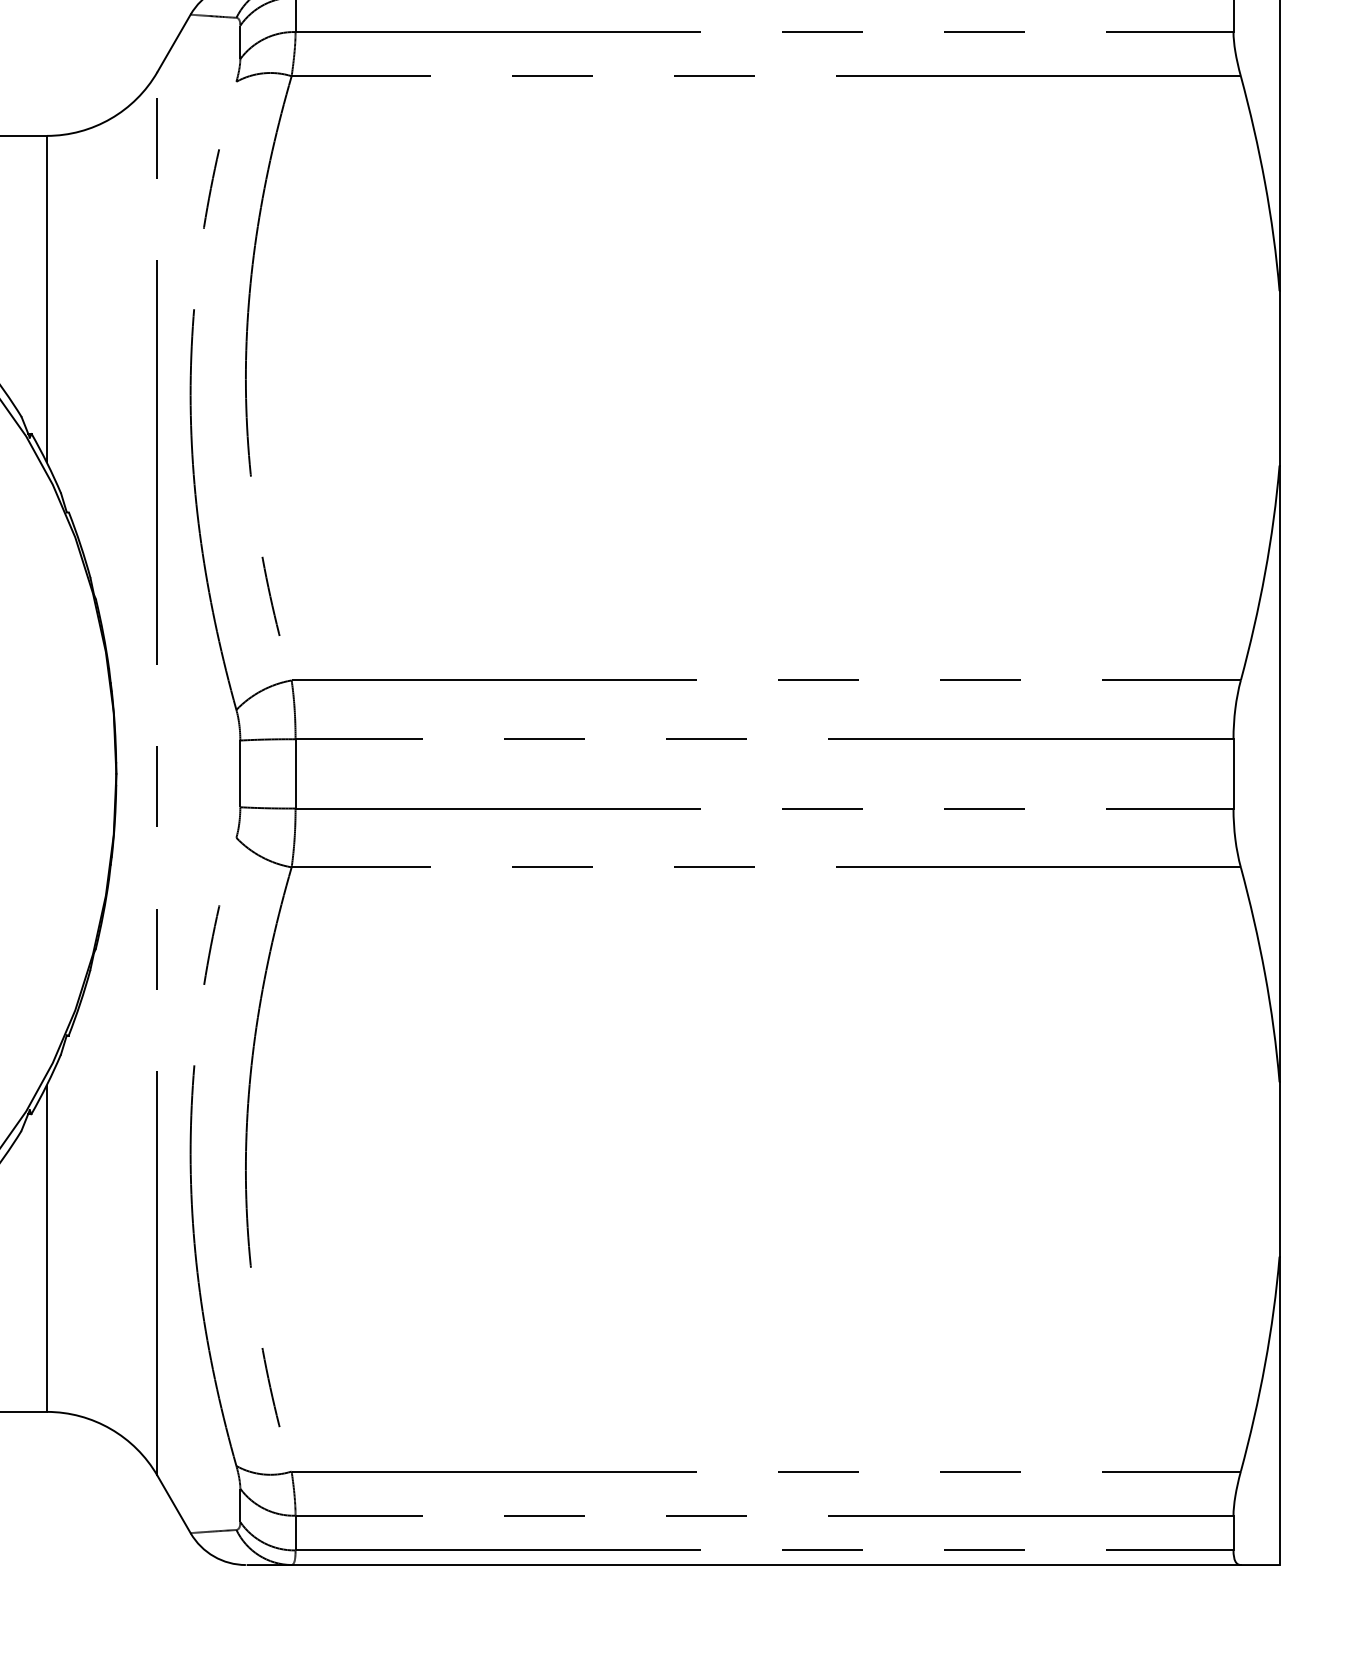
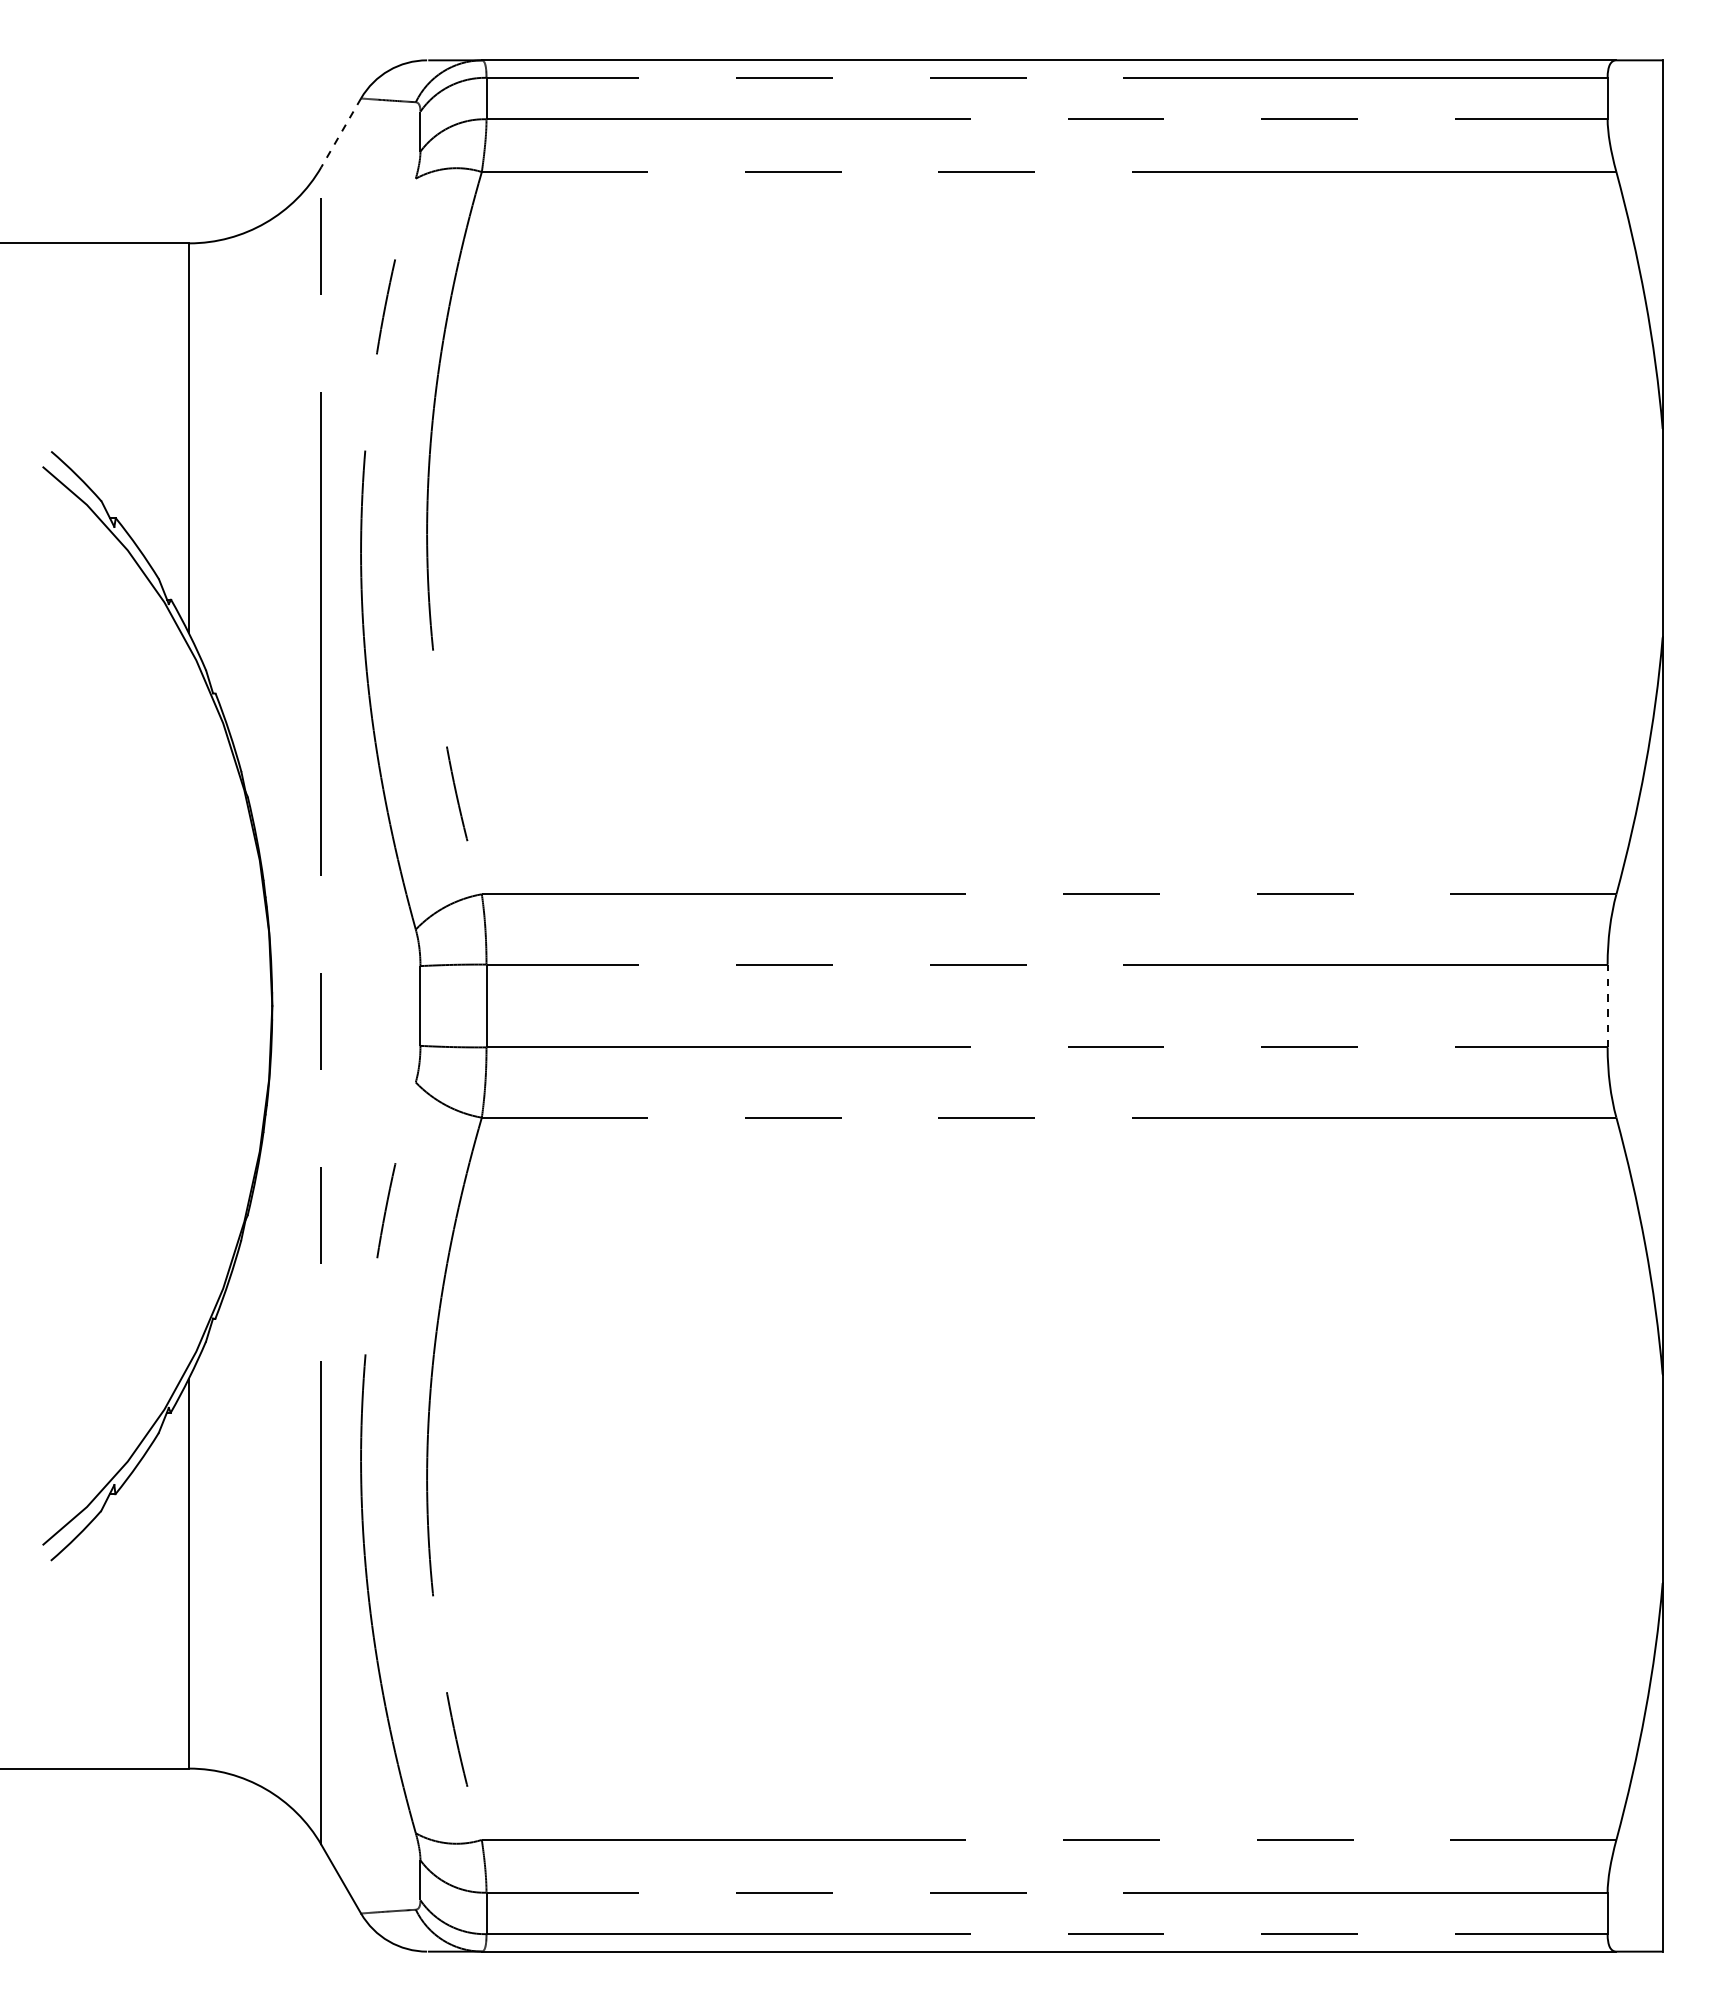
line: (174, 43) -> (341, 132), solid -> dashed
line: (1233, 773) -> (1607, 1005), solid -> dashed

